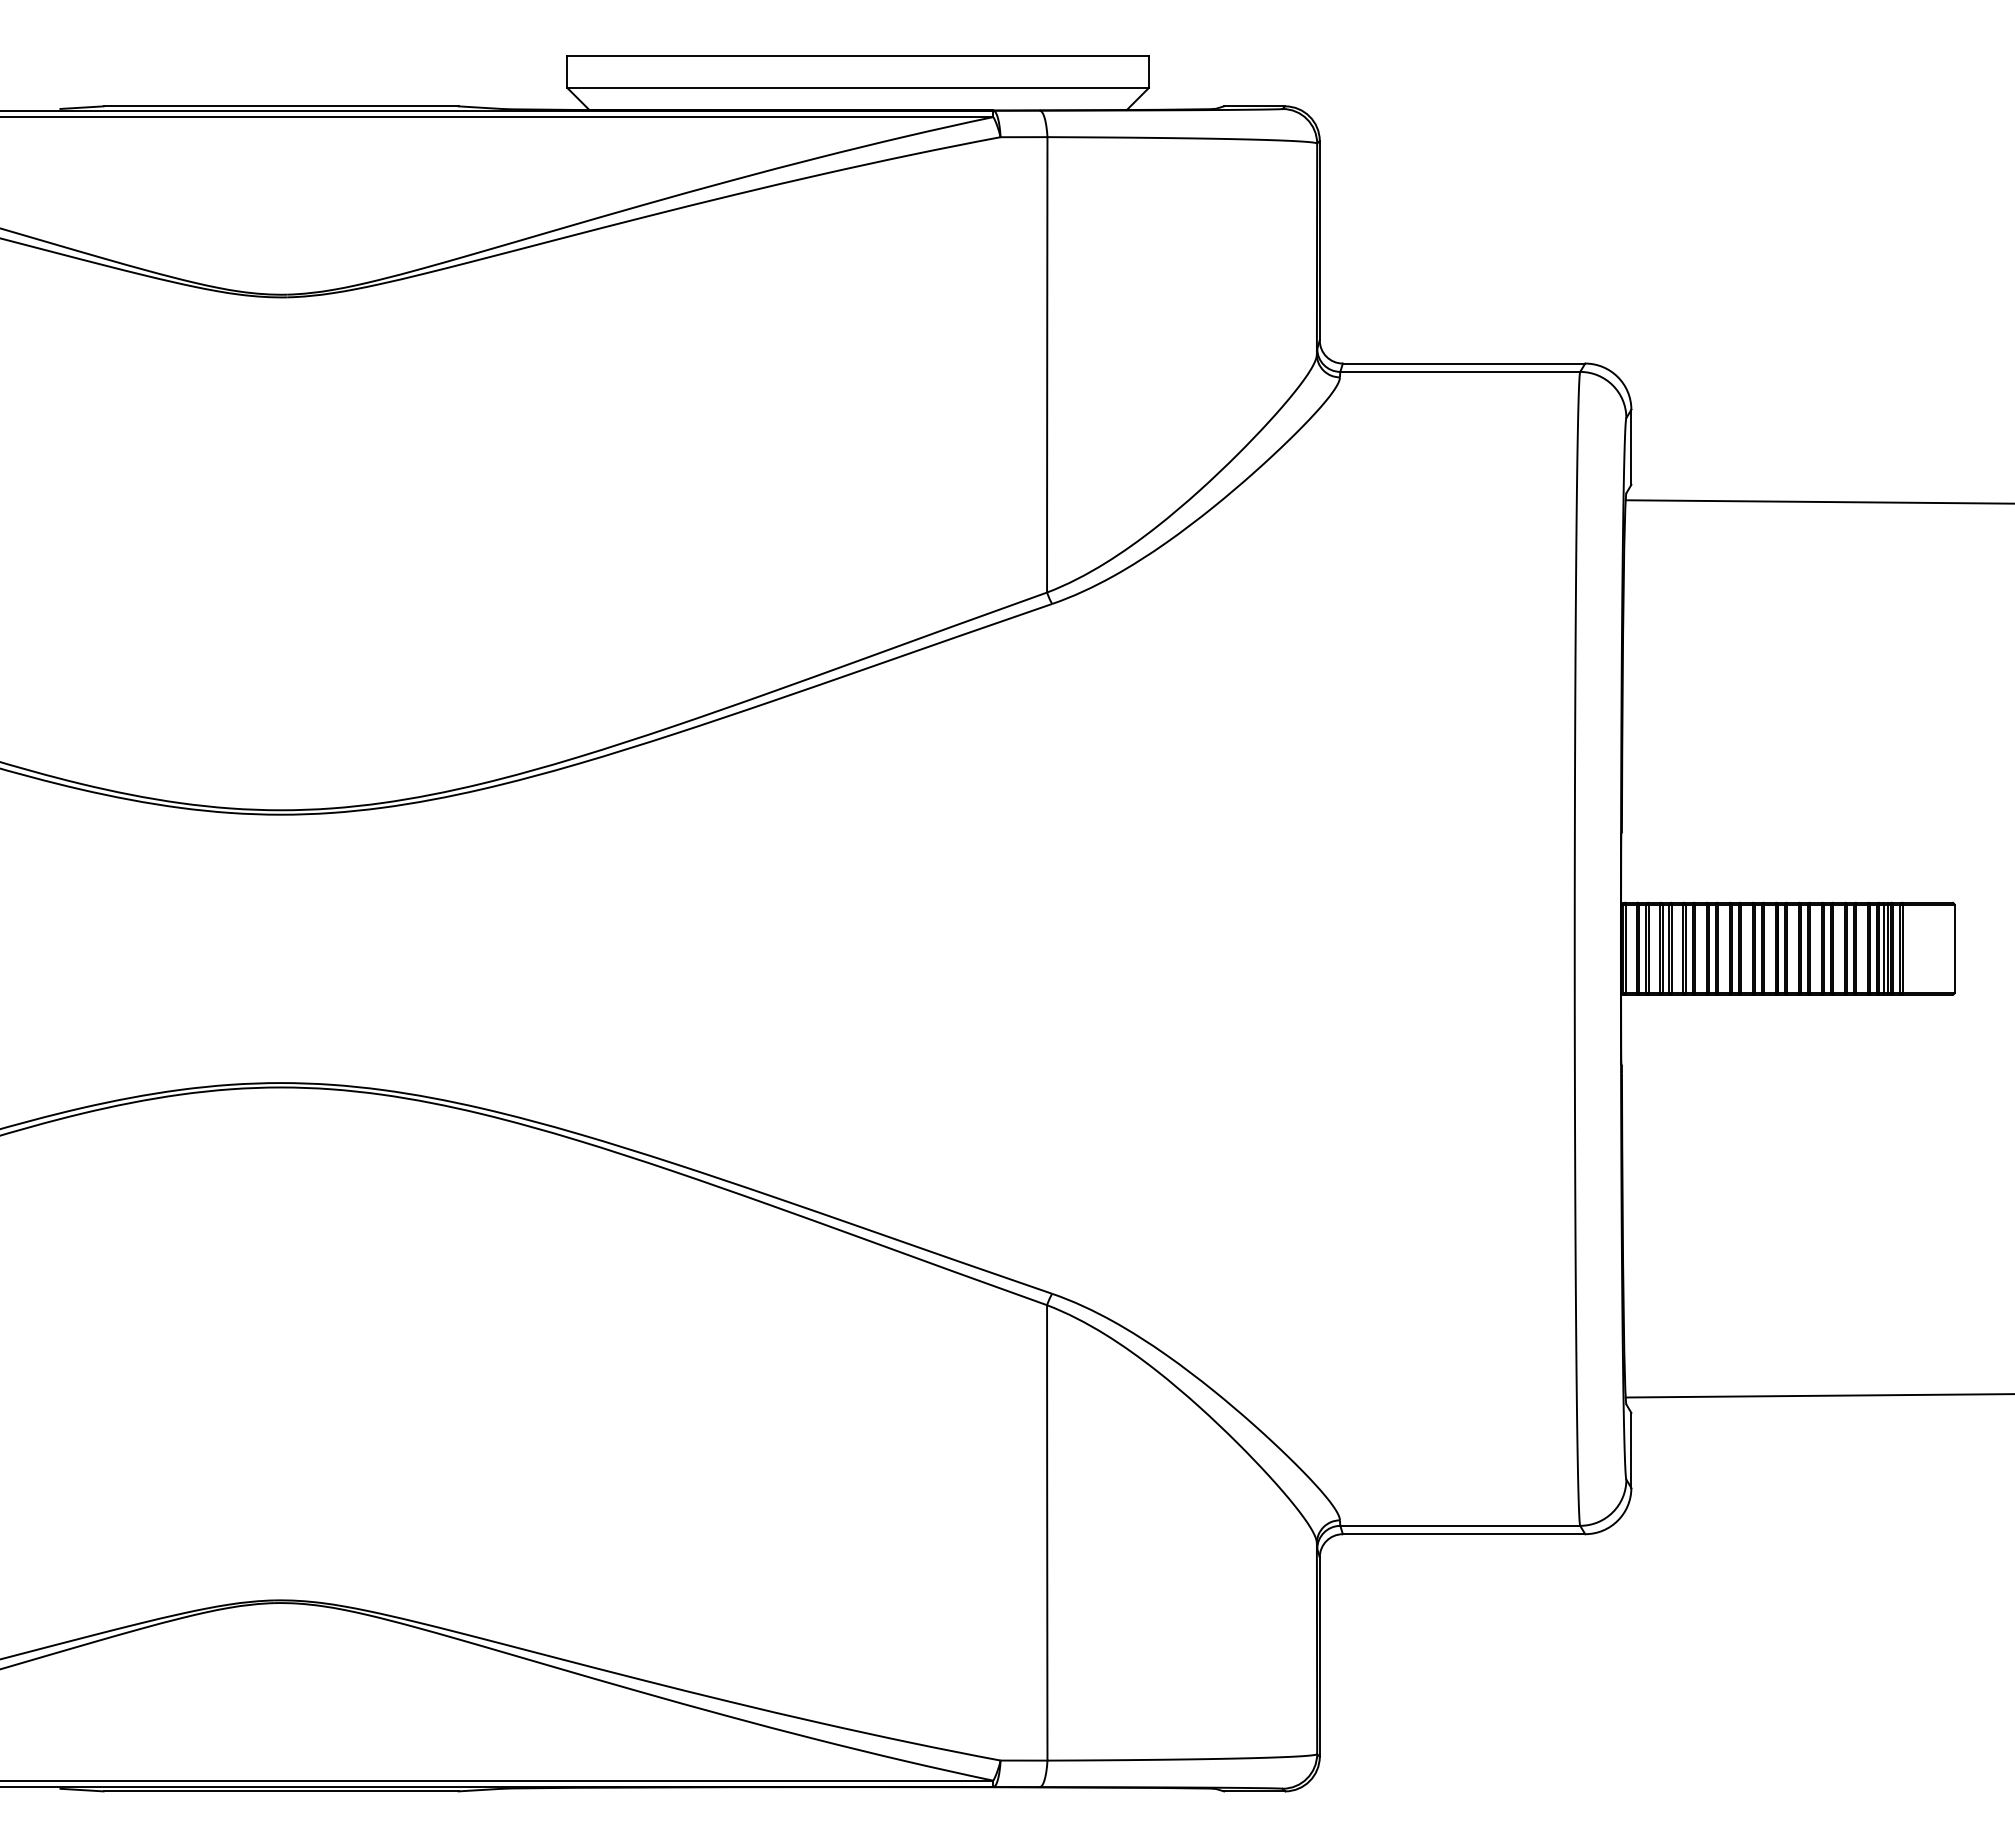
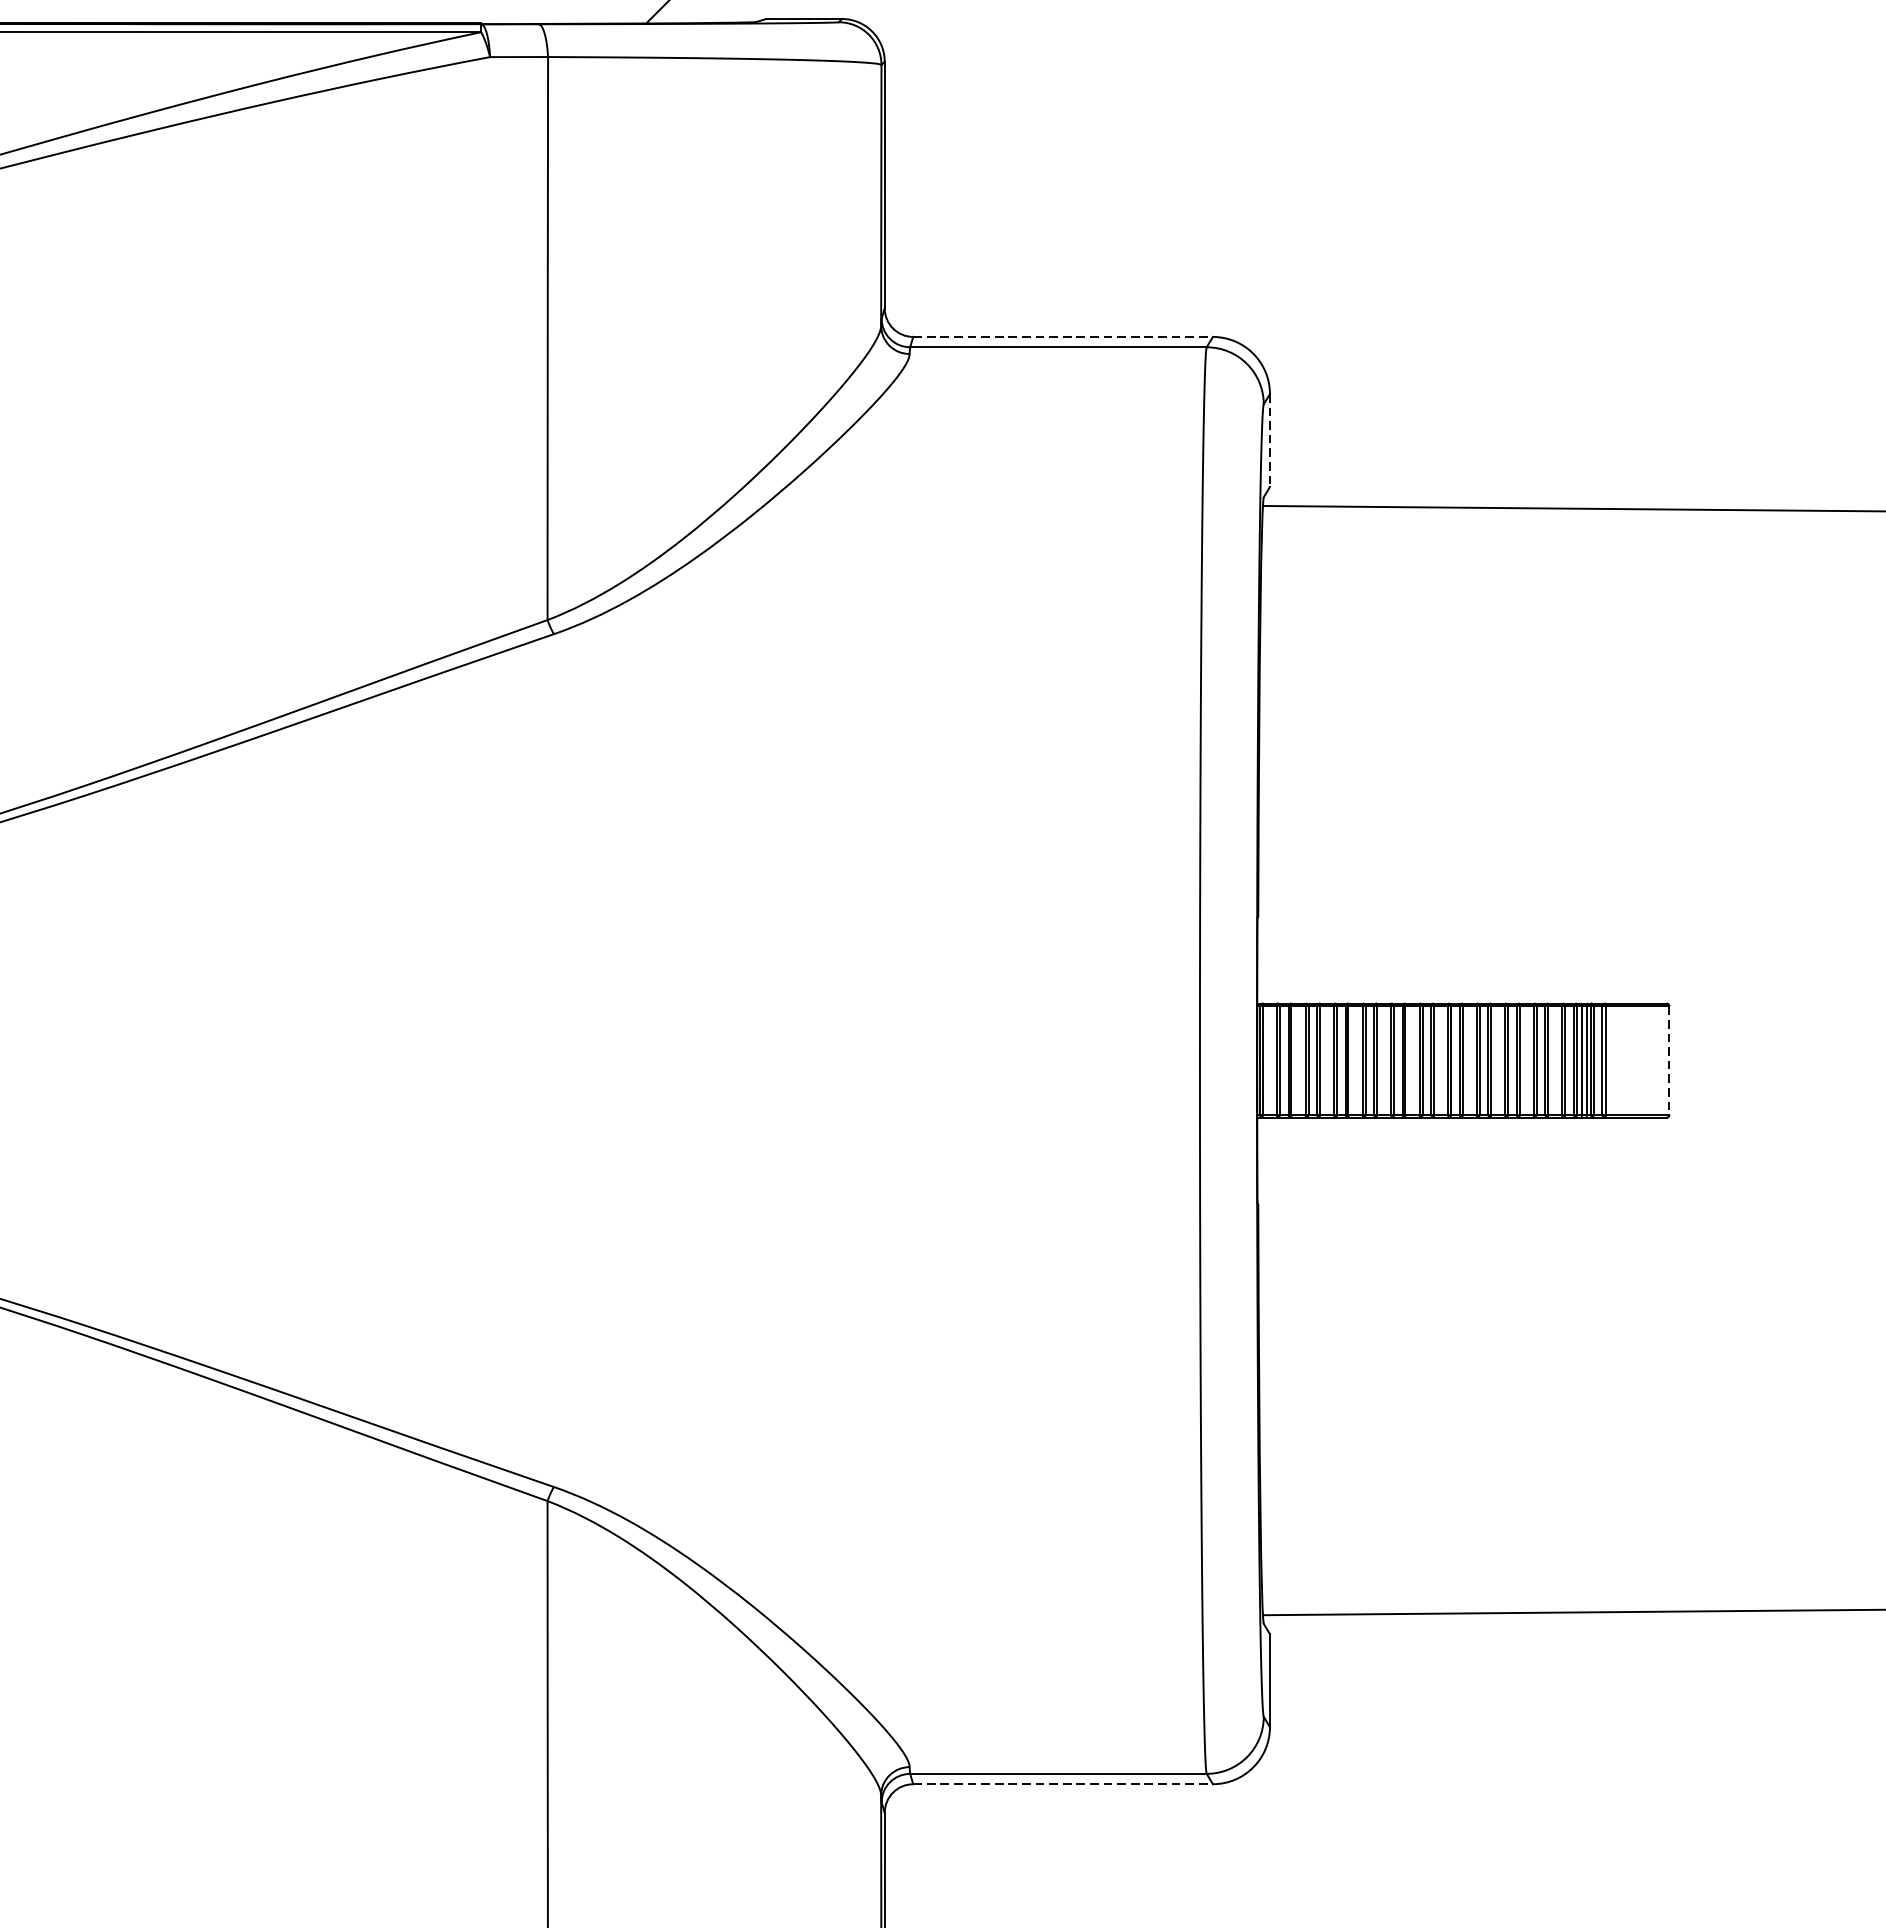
line: (1464, 363) -> (1063, 336), solid -> dashed
line: (1631, 447) -> (1270, 440), solid -> dashed
line: (1954, 948) -> (1669, 1060), solid -> dashed
line: (1464, 1534) -> (1063, 1784), solid -> dashed

